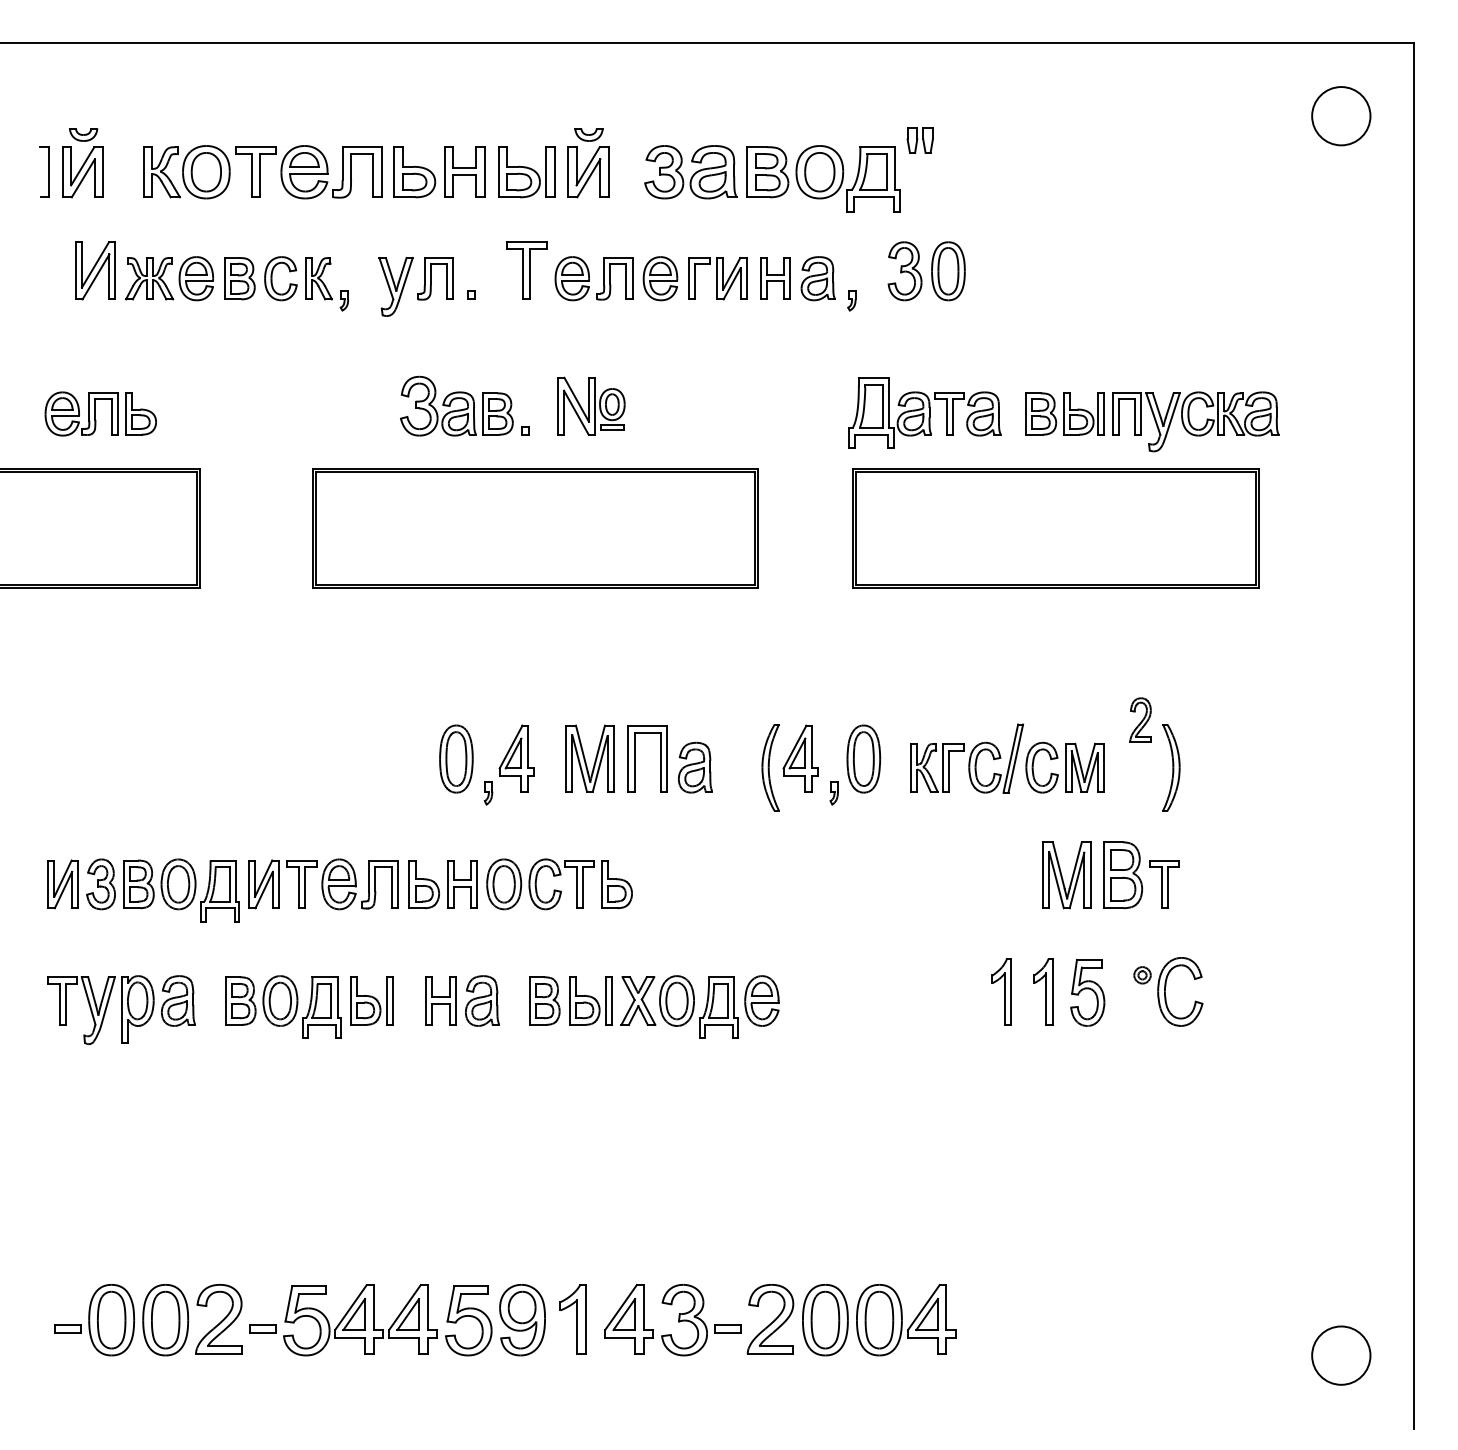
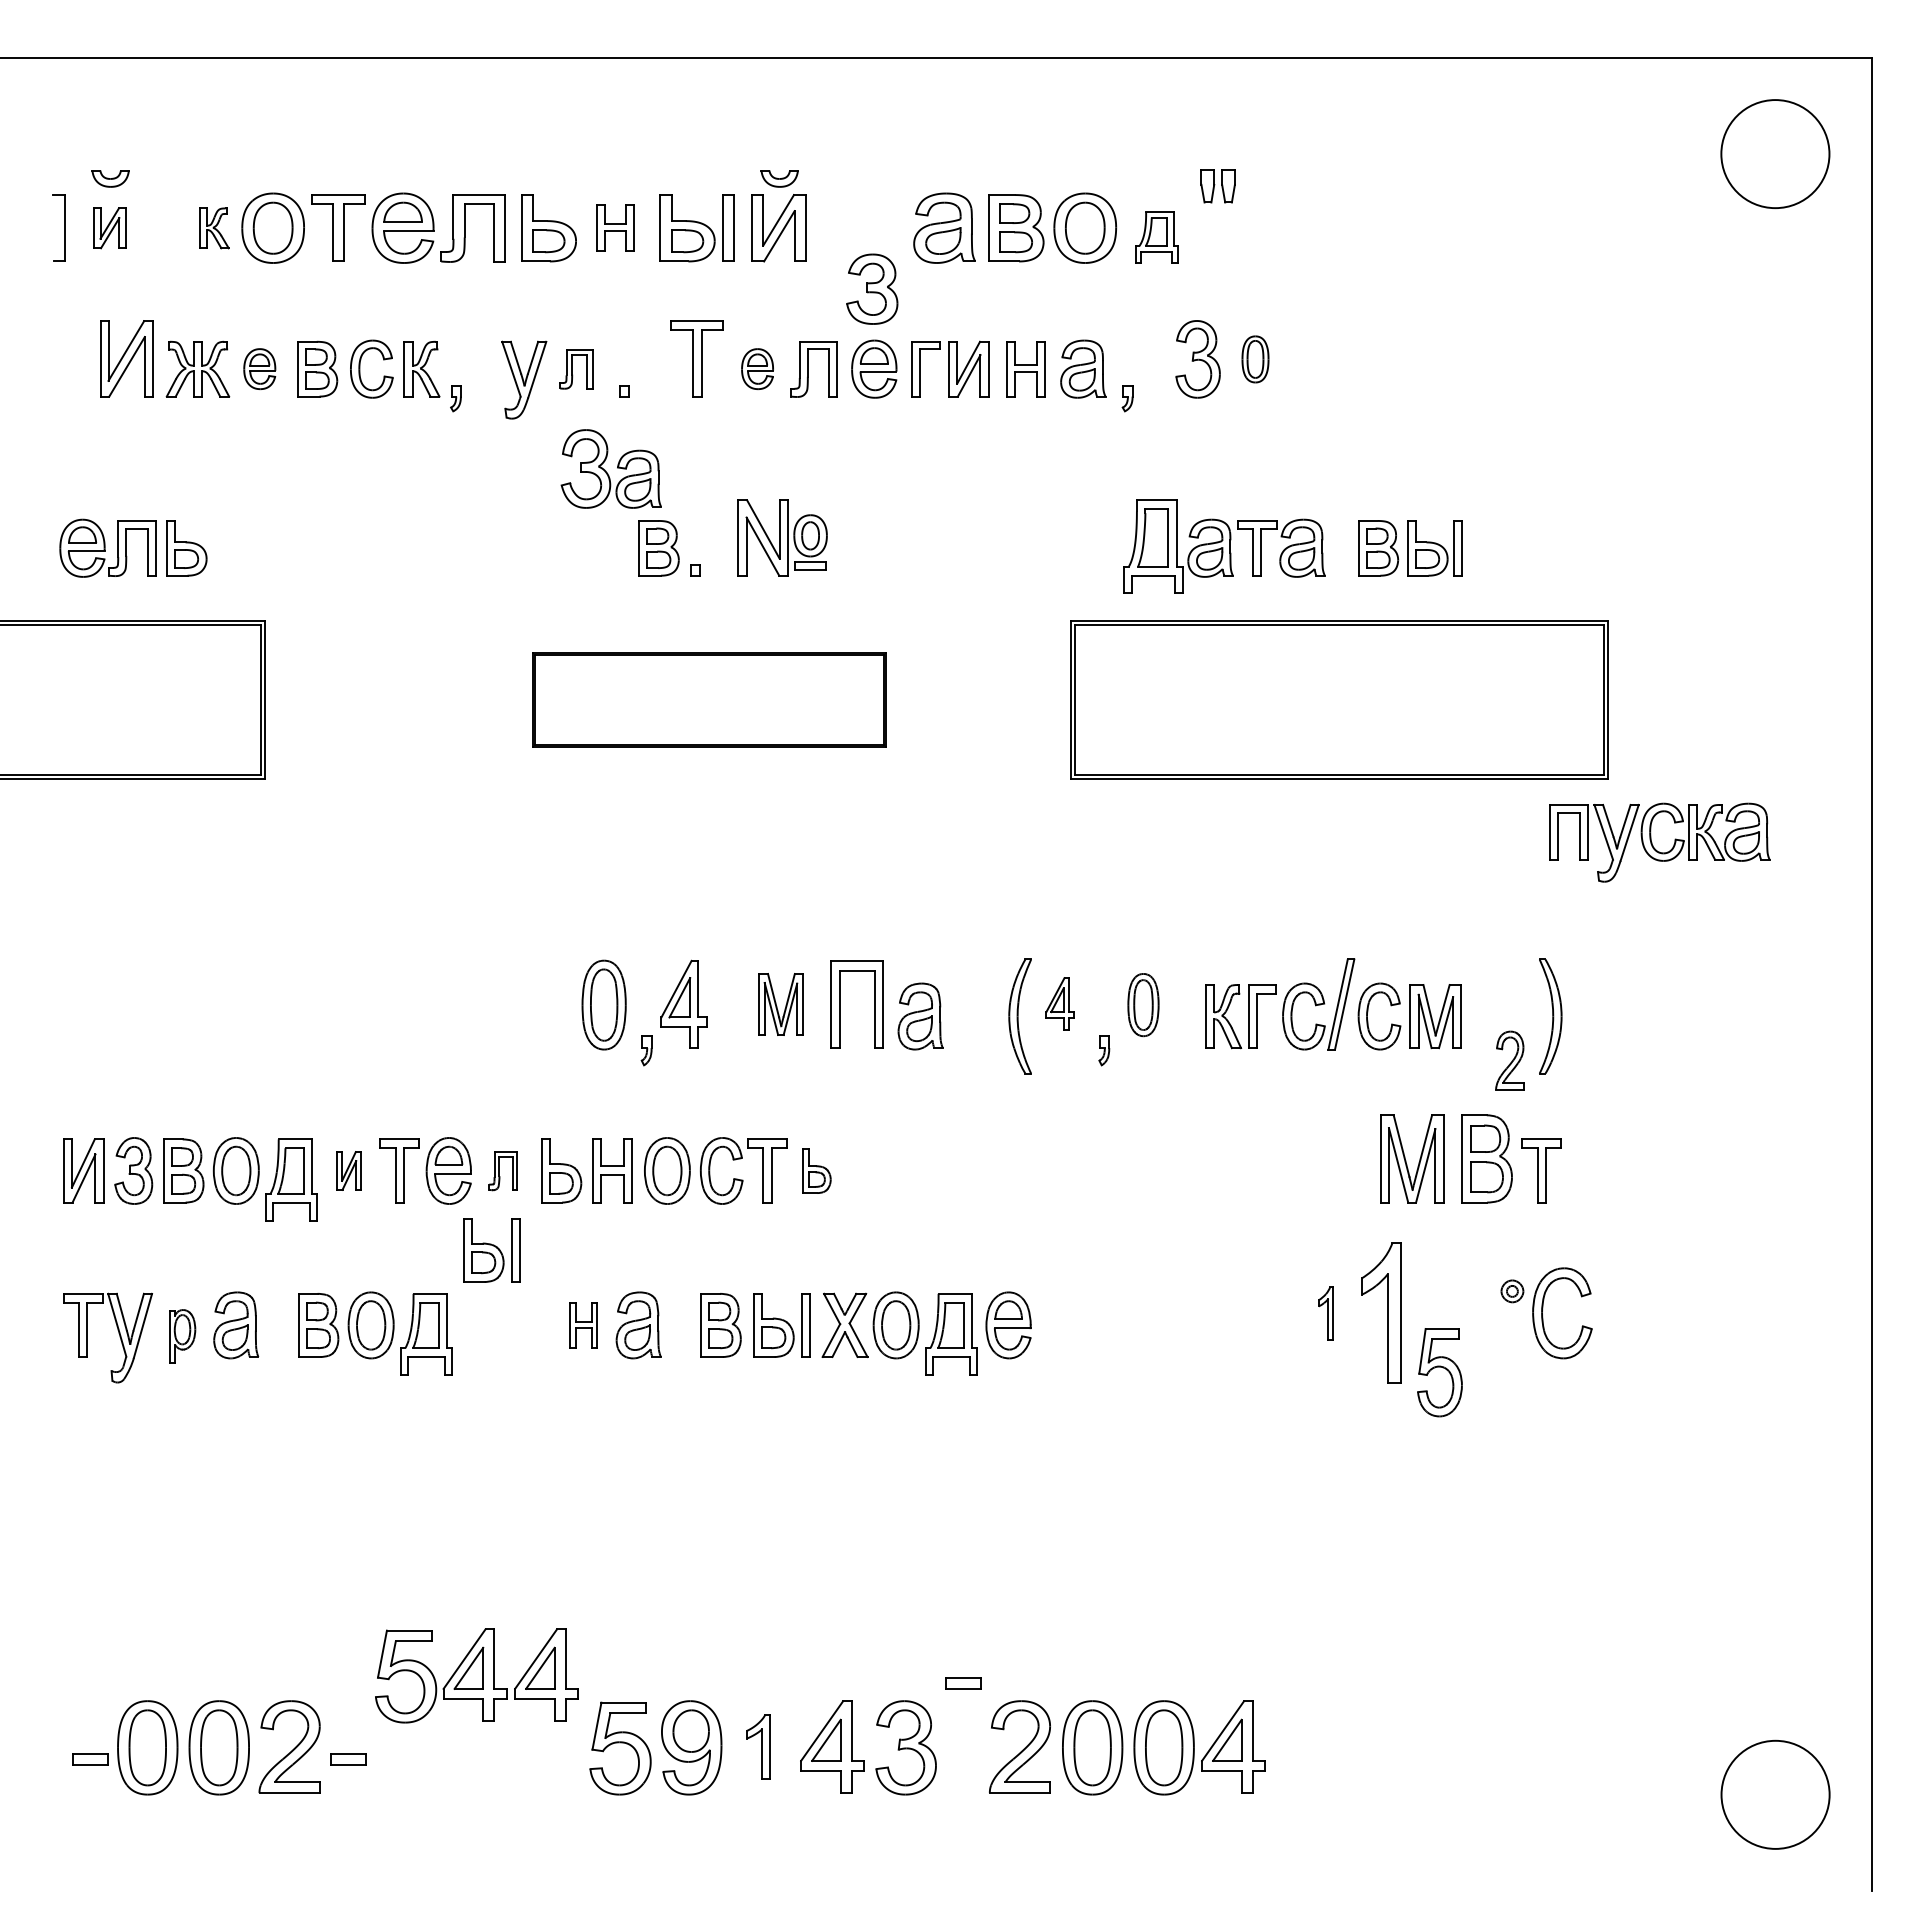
circle: (1341, 115) -> (1775, 153), size x1.4
part: (464, 171) -> (615, 227), size x0.7
part: (664, 171) -> (872, 288), moved
part: (82, 172) -> (109, 228), size x0.6
part: (162, 172) -> (214, 228), size x0.6
part: (873, 179) -> (1156, 237), size x0.6
part: (948, 271) -> (1255, 359), size x0.6
part: (196, 278) -> (259, 368), size x0.7
part: (435, 278) -> (576, 369), size x0.7
part: (572, 278) -> (757, 368), size x0.7
part: (437, 405) -> (610, 468), moved
part: (1190, 423) -> (1653, 845), moved
part: (535, 528) -> (709, 699), size x0.6
part: (1055, 528) -> (1339, 699), moved
part: (1140, 720) -> (1509, 1060), moved
part: (800, 757) -> (1059, 1003), size x0.6
part: (589, 758) -> (780, 1004), size x0.7
part: (863, 758) -> (1143, 1004), size x0.7
part: (263, 884) -> (348, 1170), size x0.6
part: (380, 884) -> (503, 1170), size x0.6
part: (616, 884) -> (816, 1170), size x0.7
part: (1001, 992) -> (1325, 1313), size x0.6
part: (1042, 992) -> (1380, 1313), size x1.6
part: (1087, 992) -> (1439, 1372), moved
part: (371, 1001) -> (491, 1250), moved
part: (440, 1001) -> (583, 1325), size x0.7
part: (137, 1009) -> (182, 1336), size x0.6
part: (359, 1319) -> (476, 1675), moved
part: (573, 1319) -> (758, 1746), size x0.7
part: (727, 1328) -> (963, 1683), moved
circle: (1341, 1355) -> (1775, 1794), size x1.4

